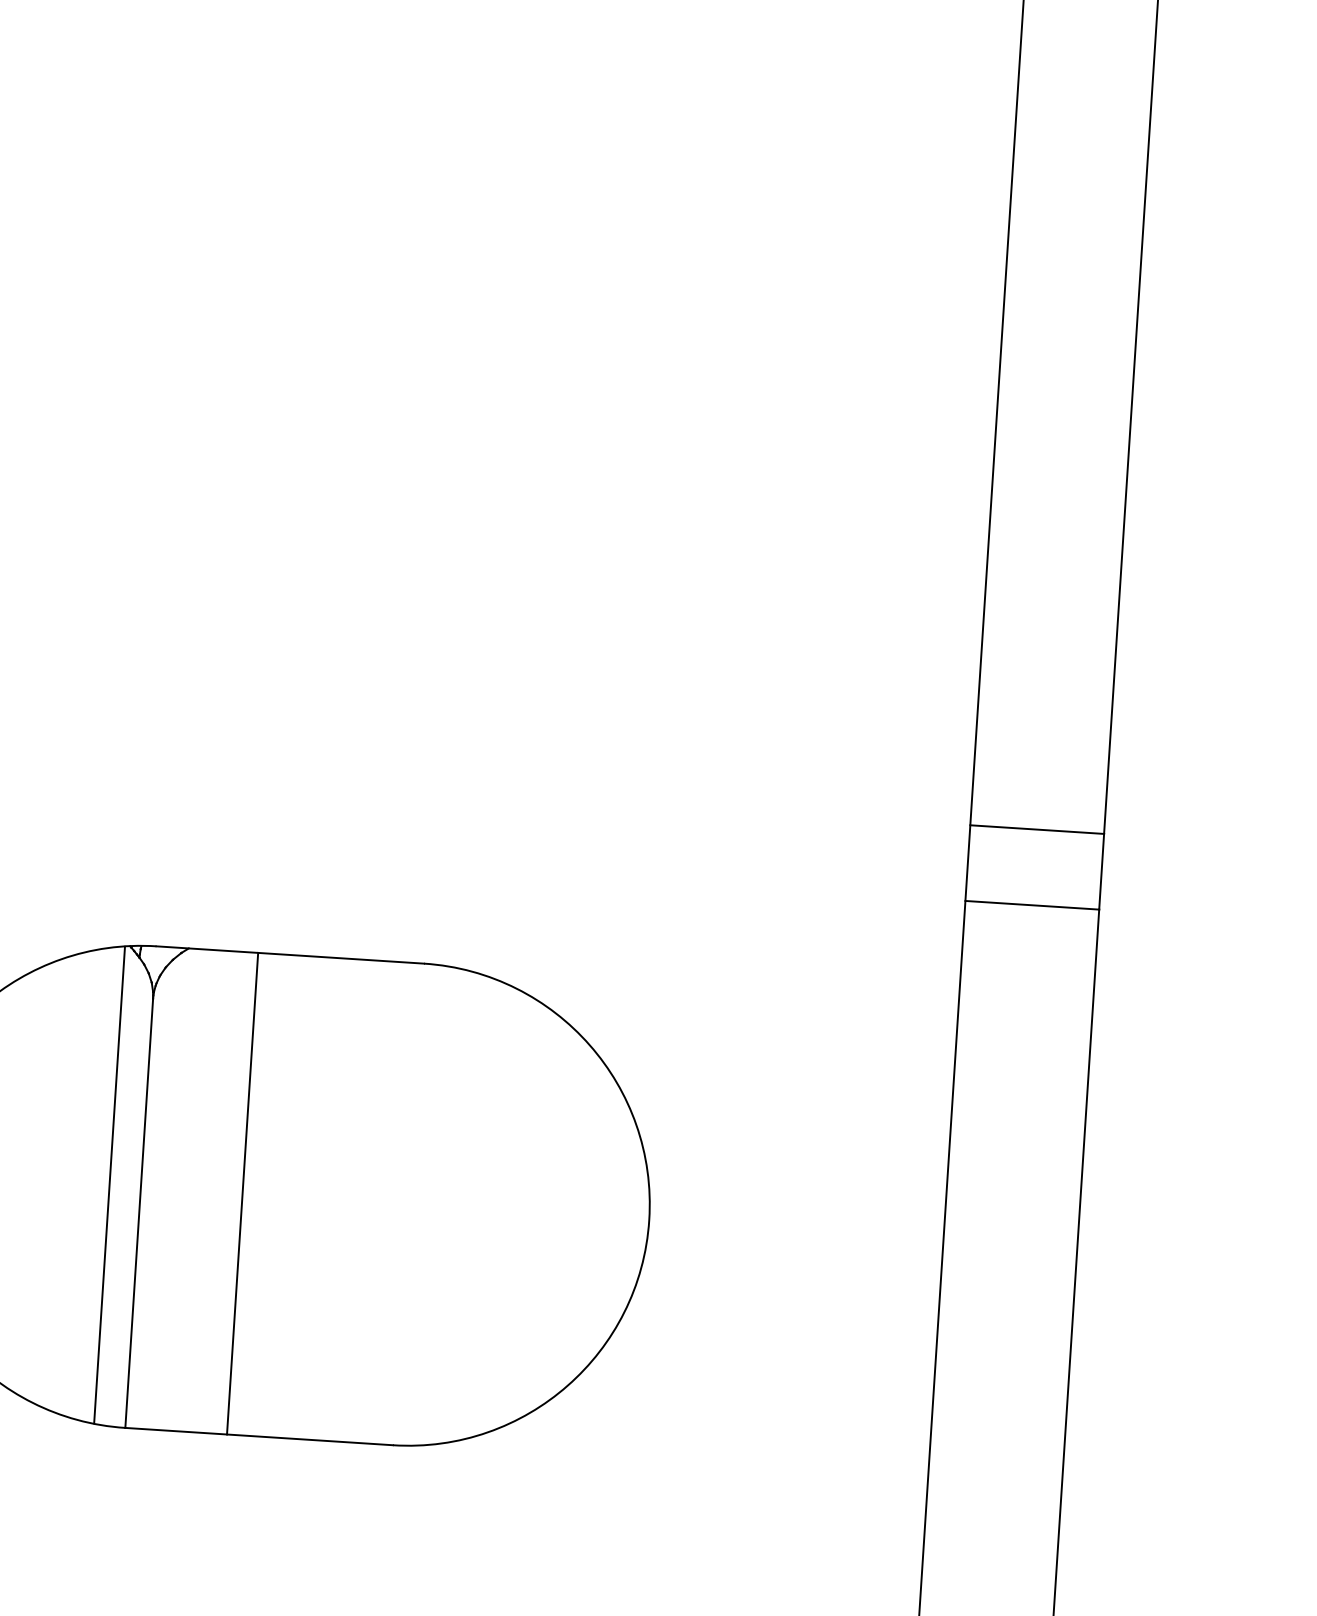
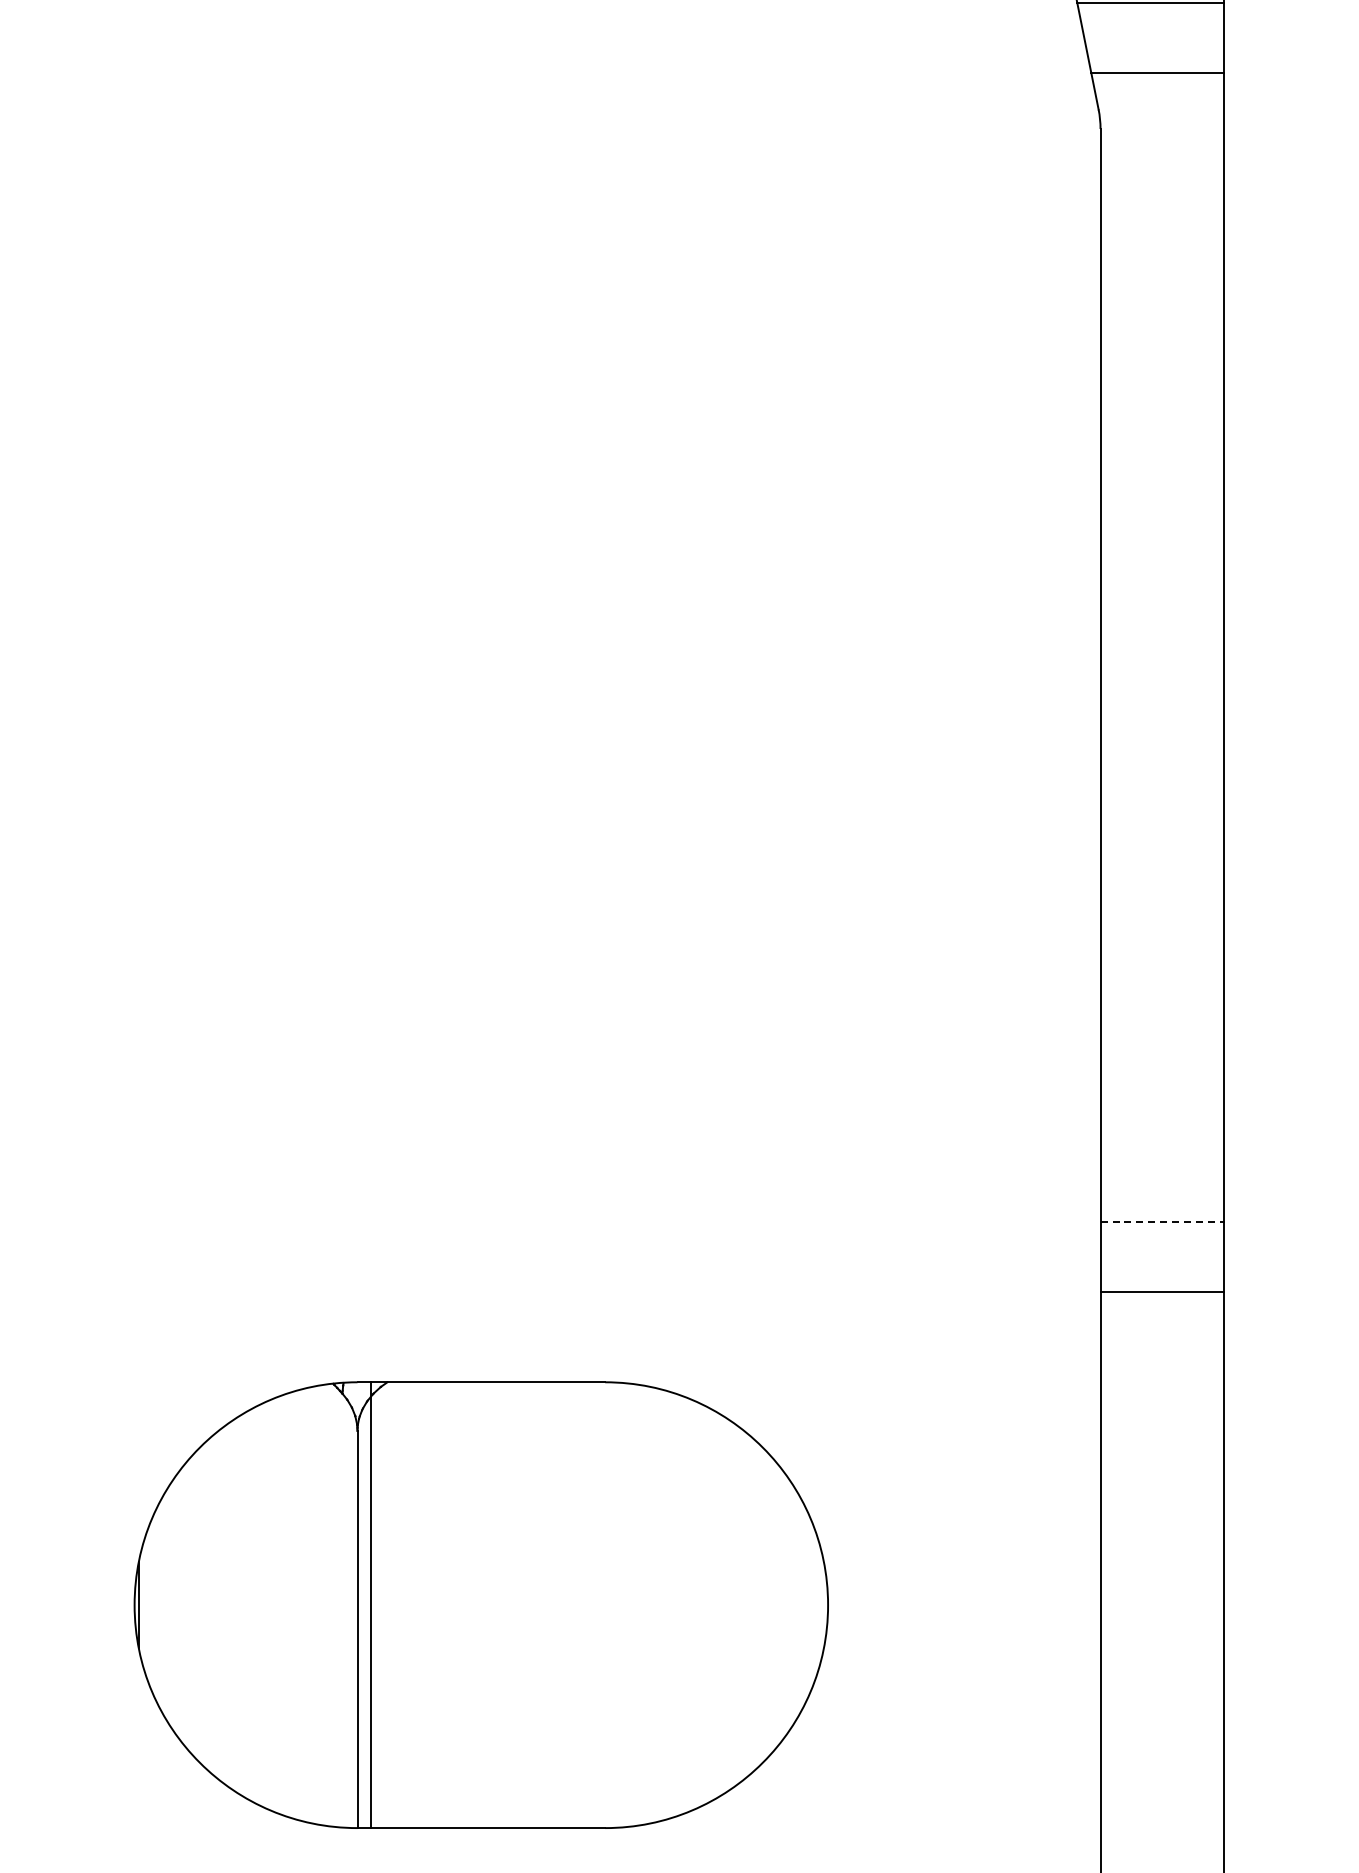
line: (1037, 829) -> (1162, 1222), solid -> dashed
line: (109, 1184) -> (328, 1604), removed
line: (242, 1194) -> (370, 1605), moved

